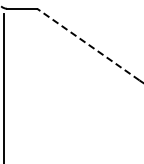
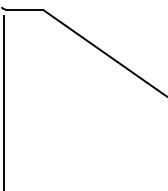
line: (87, 44) -> (102, 51), dashed -> solid

